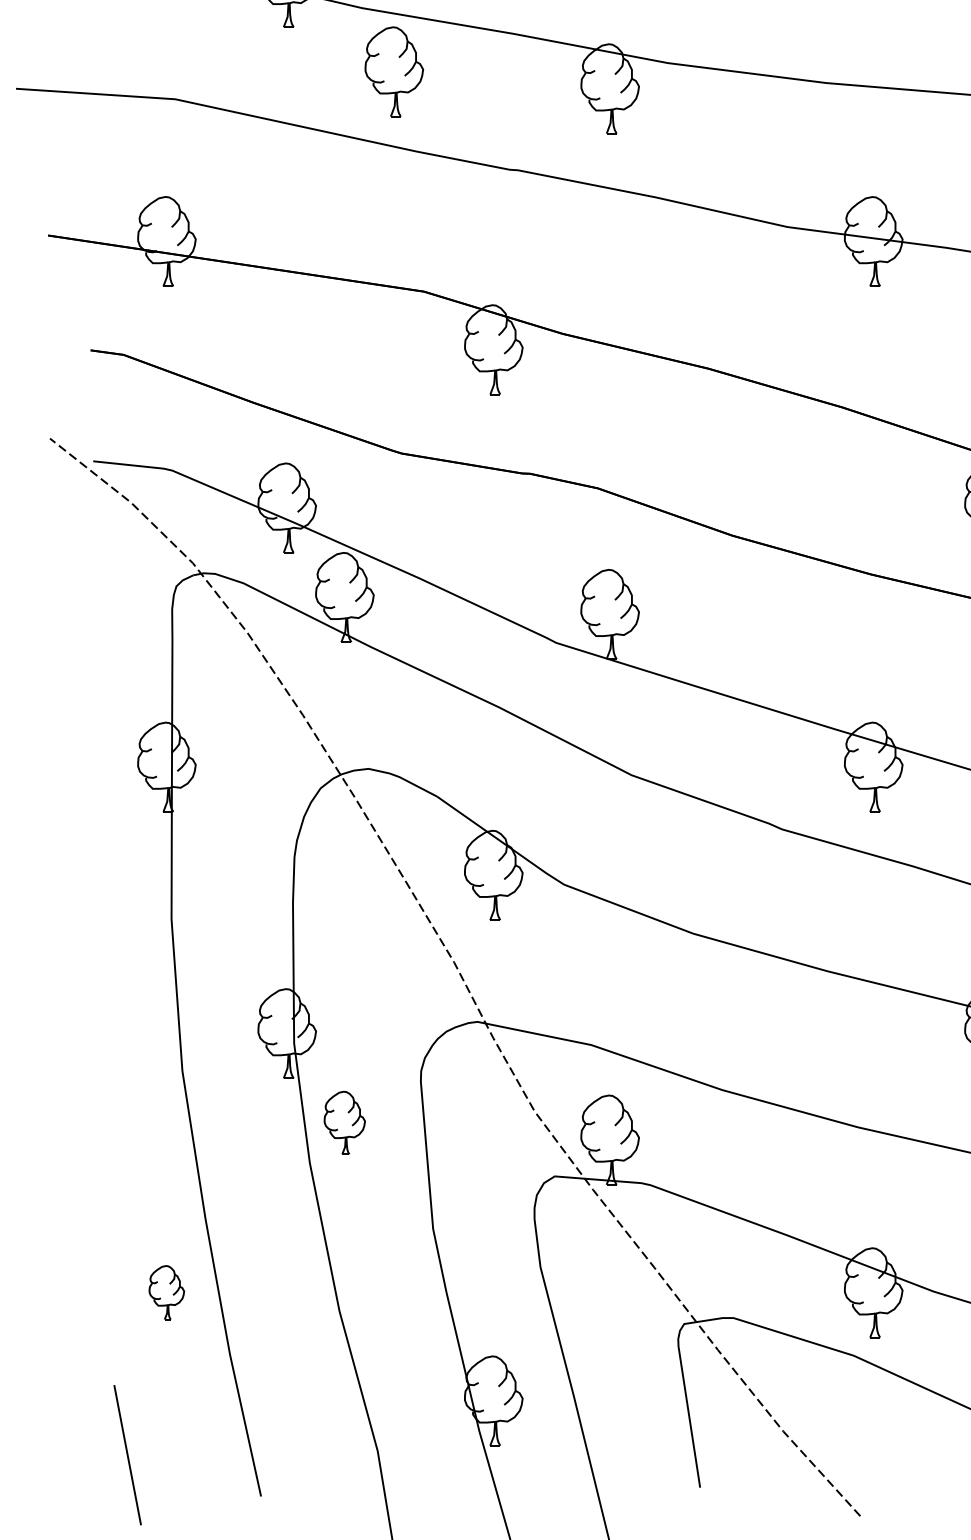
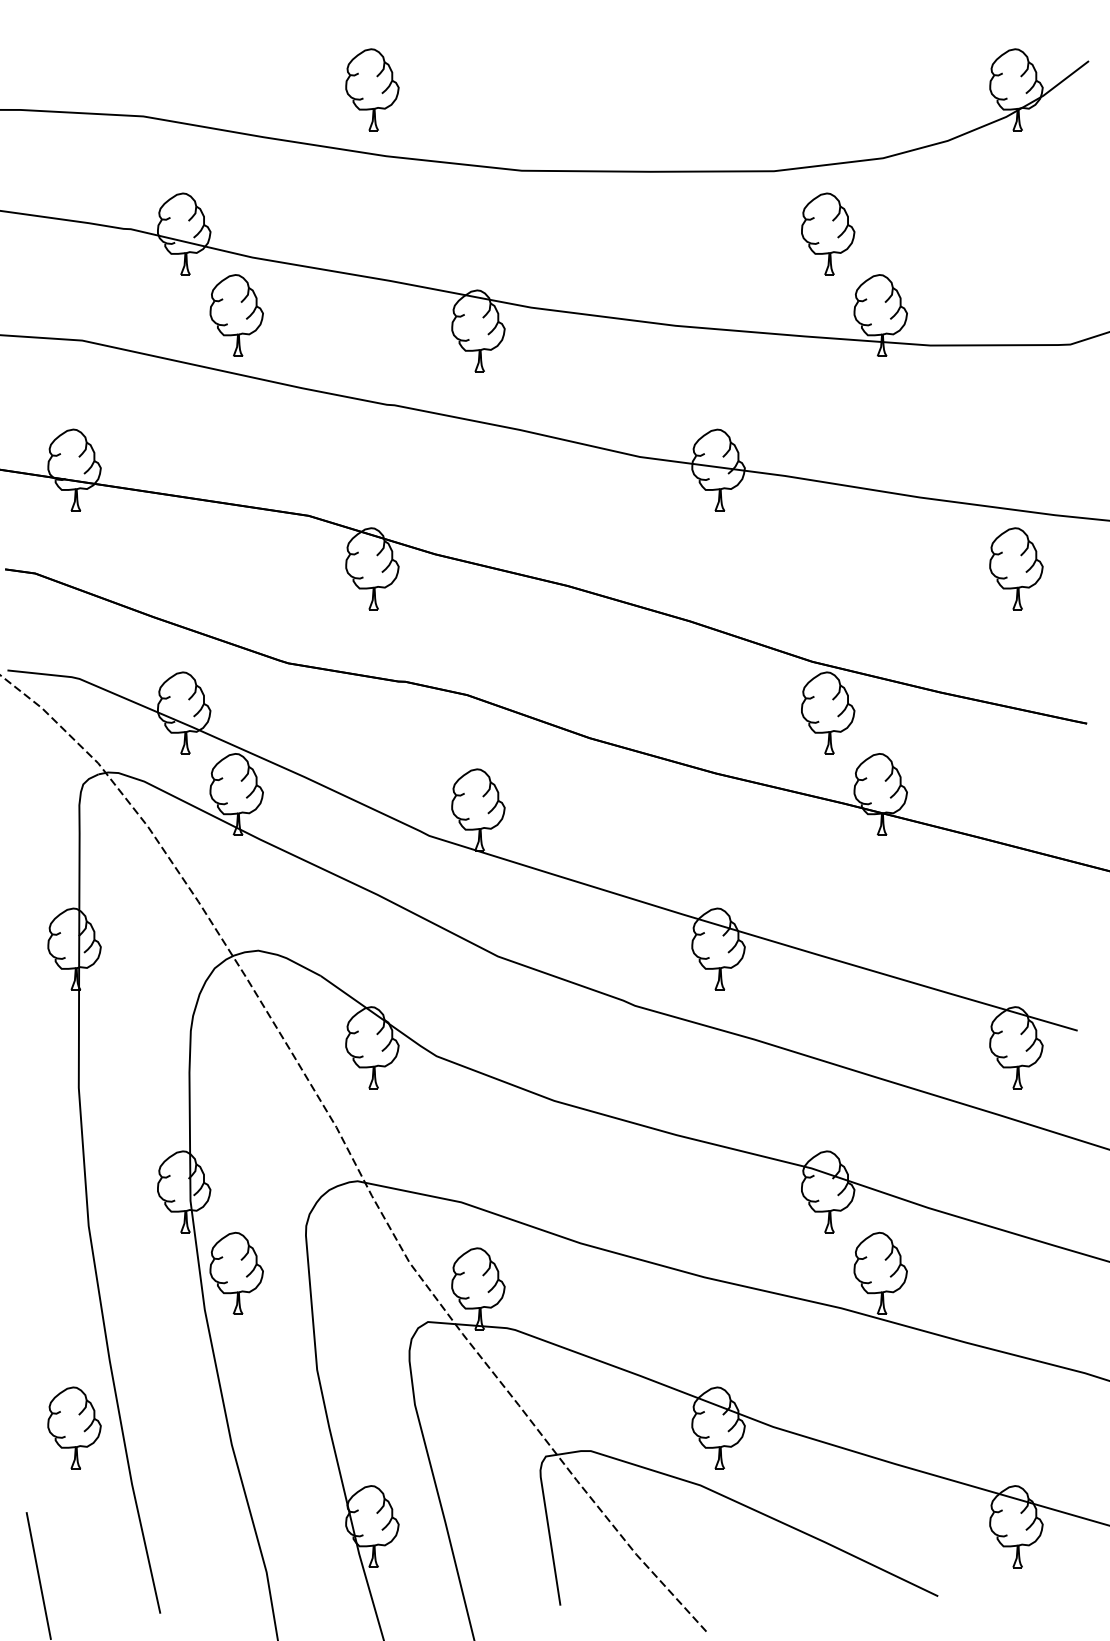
part: (394, 71) -> (236, 315), moved
part: (344, 1122) -> (236, 1272), size x1.43
part: (166, 1292) -> (74, 1427), size x1.67

